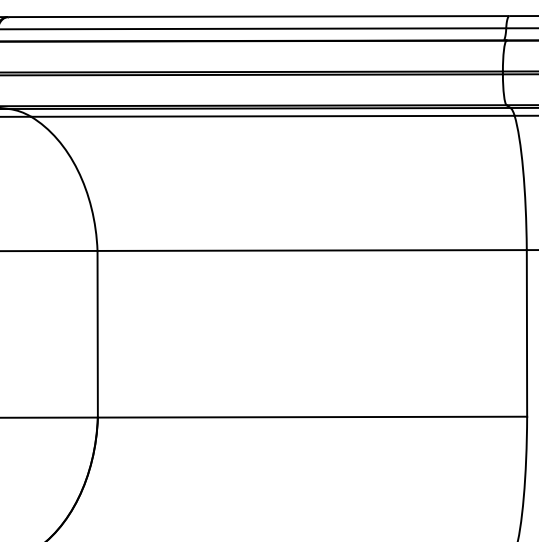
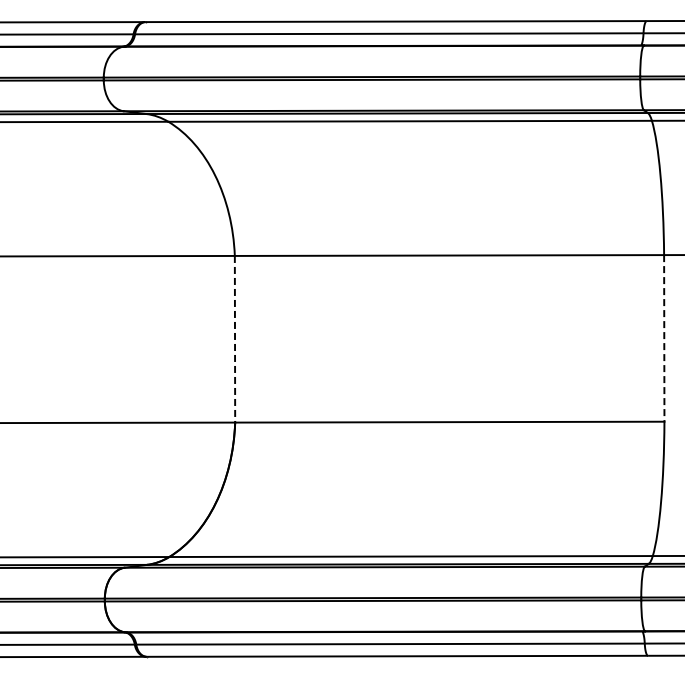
line: (527, 333) -> (664, 338), solid -> dashed
line: (98, 334) -> (235, 339), solid -> dashed

